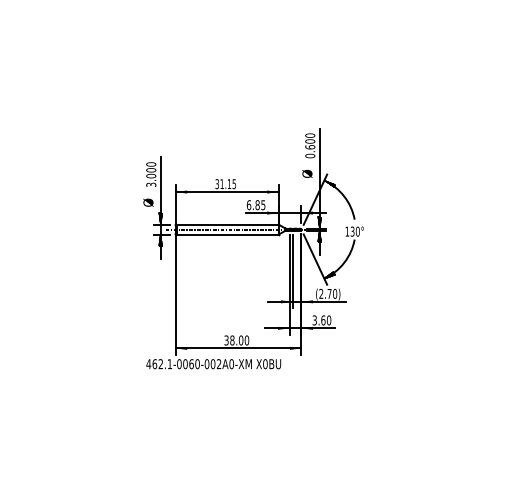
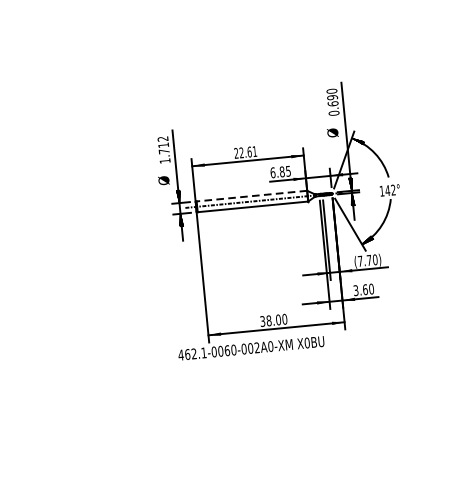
text: (310, 141) -> (332, 97), 0.600 -> 0.690
text: (151, 174) -> (164, 149), 3.000 -> 1.712
text: (225, 184) -> (245, 152), 31.15 -> 22.61
line: (227, 224) -> (251, 195), solid -> dashed
text: (354, 231) -> (389, 190), 130° -> 142°
text: (321, 293) -> (360, 260), (2.70) -> (7.70)

